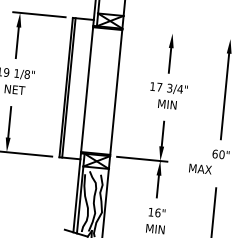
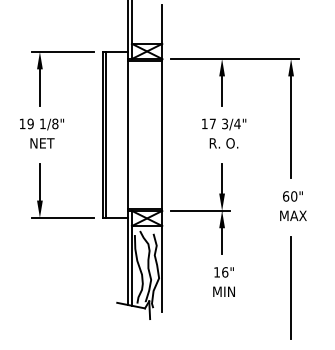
line: (182, 34) -> (234, 59), added
text: (166, 104) -> (223, 143), MIN -> R. O.
text: (200, 168) -> (293, 215), moved

